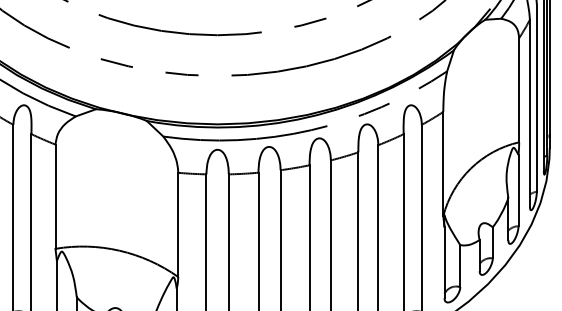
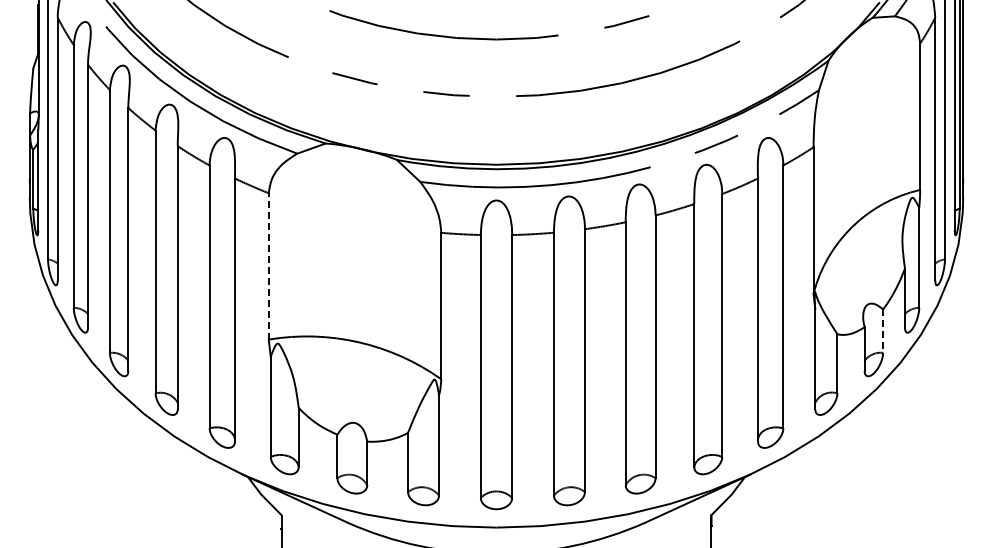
line: (55, 196) -> (268, 265), solid -> dashed
line: (493, 243) -> (883, 331), solid -> dashed

